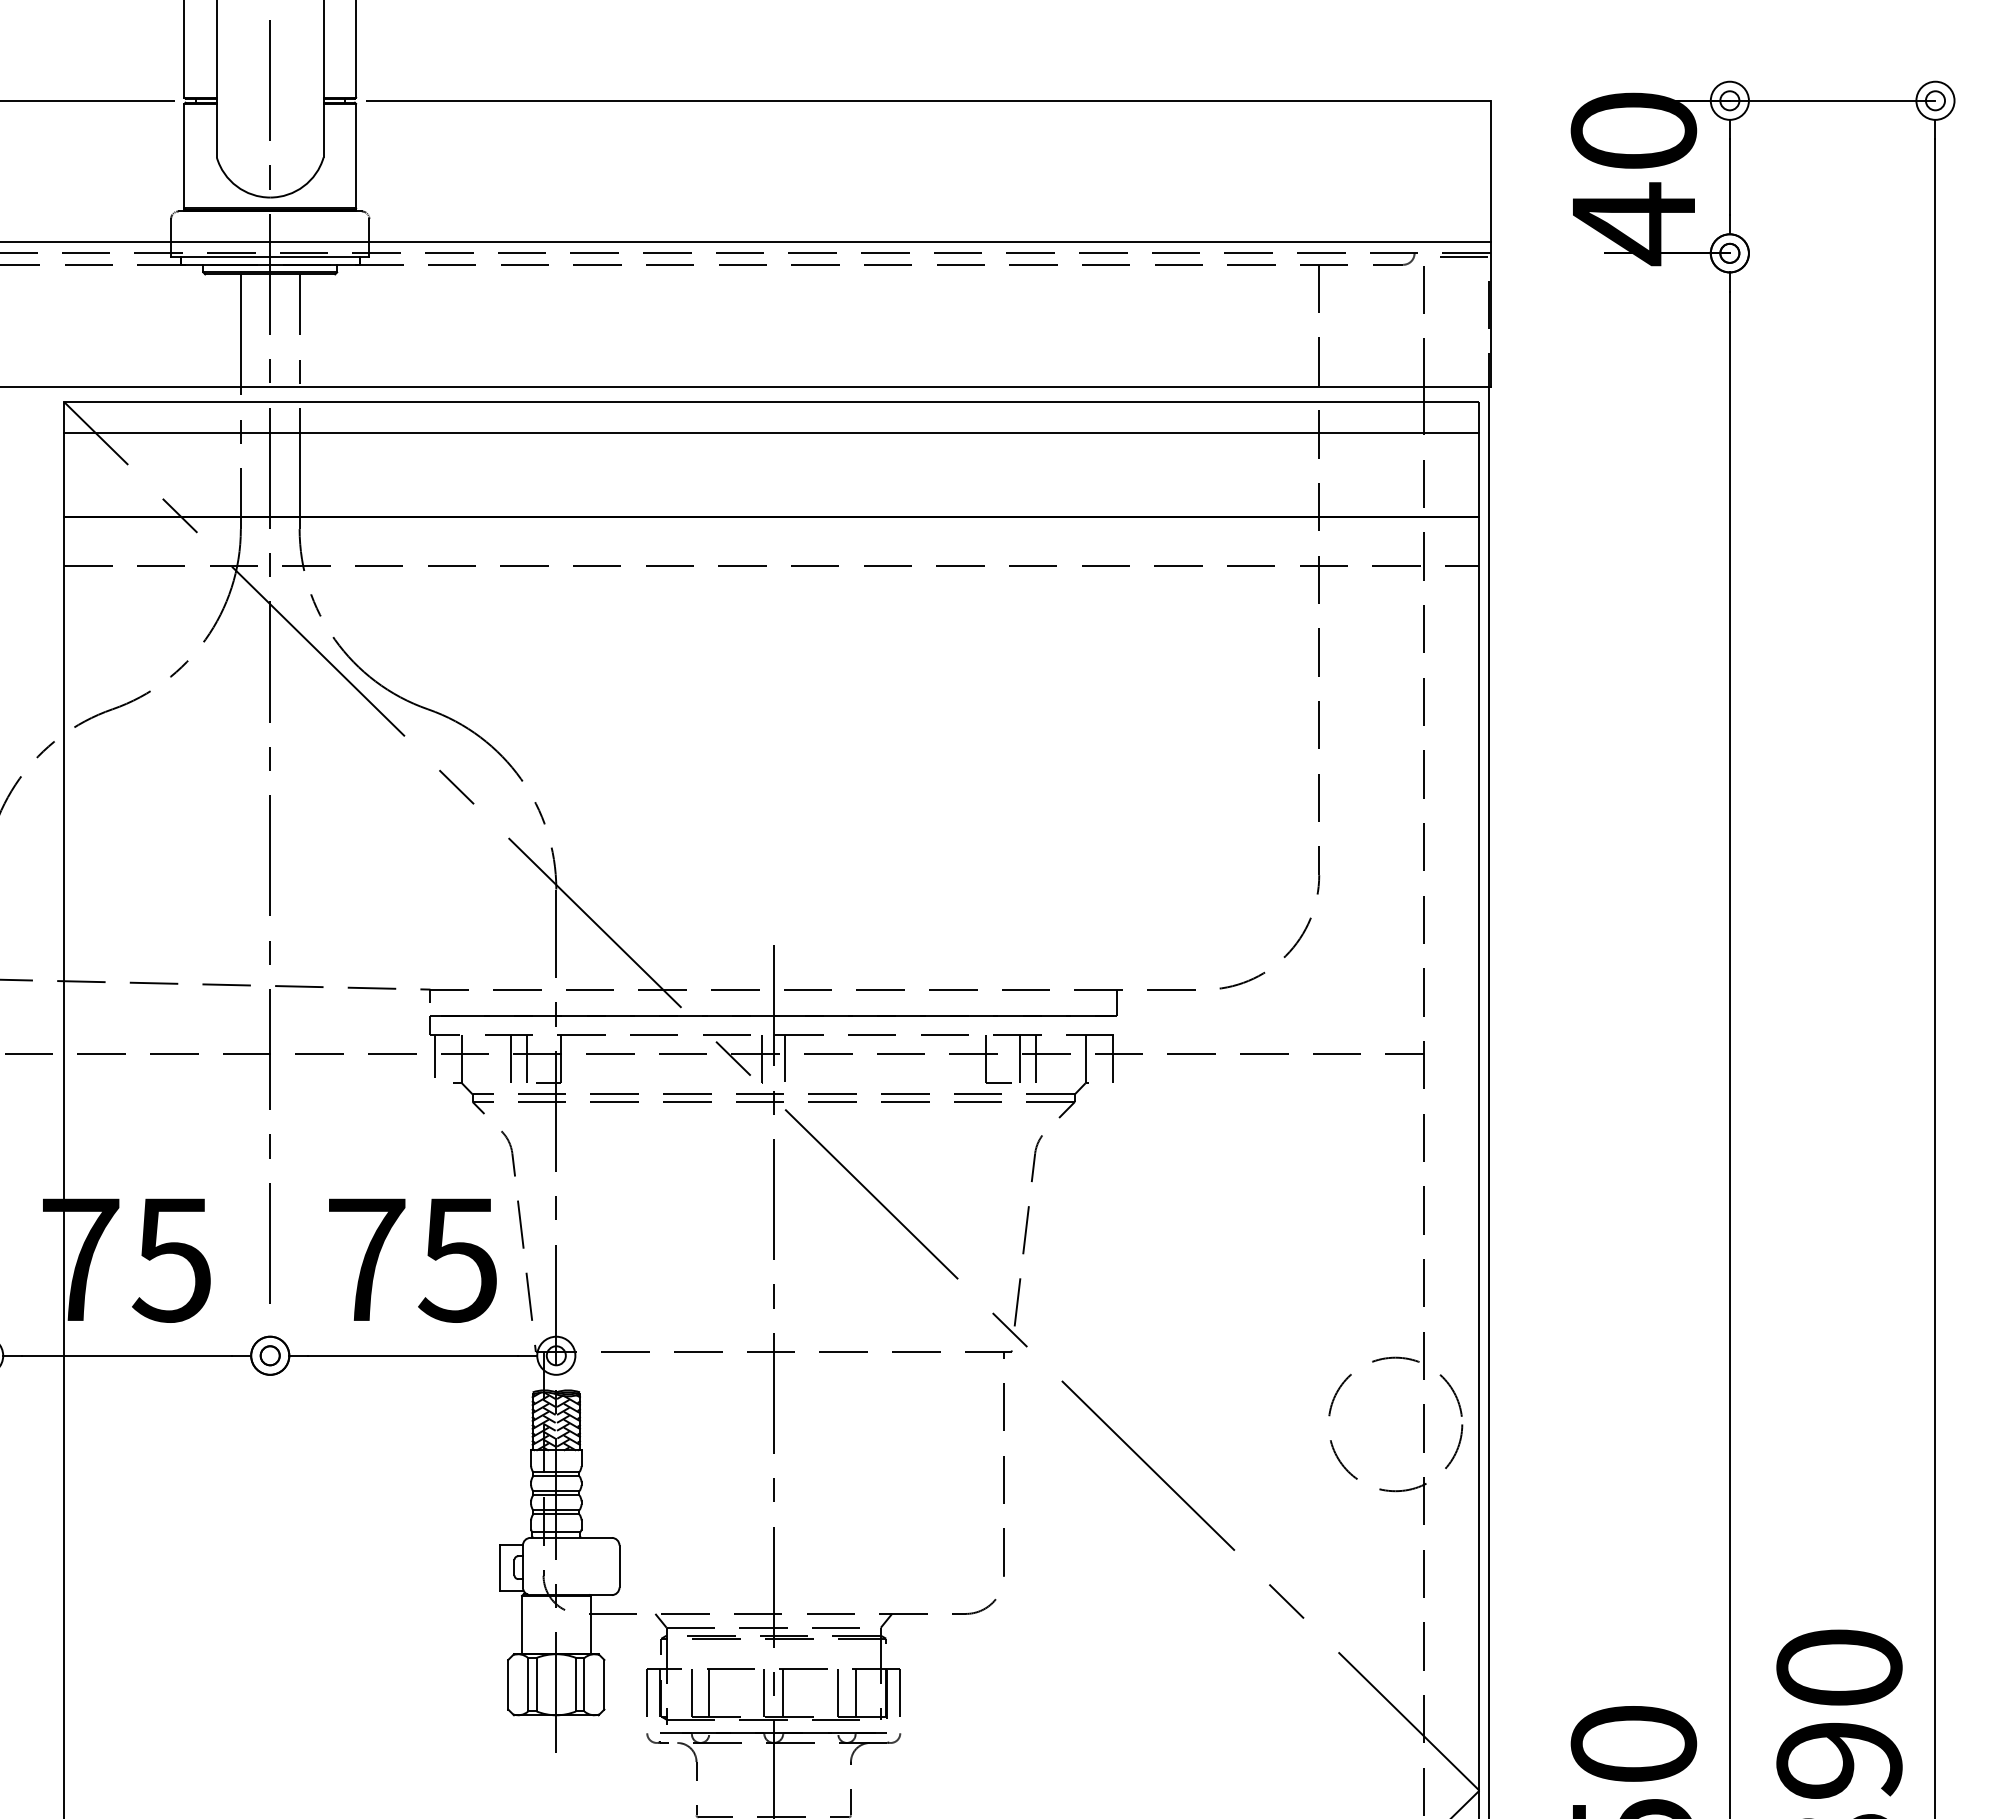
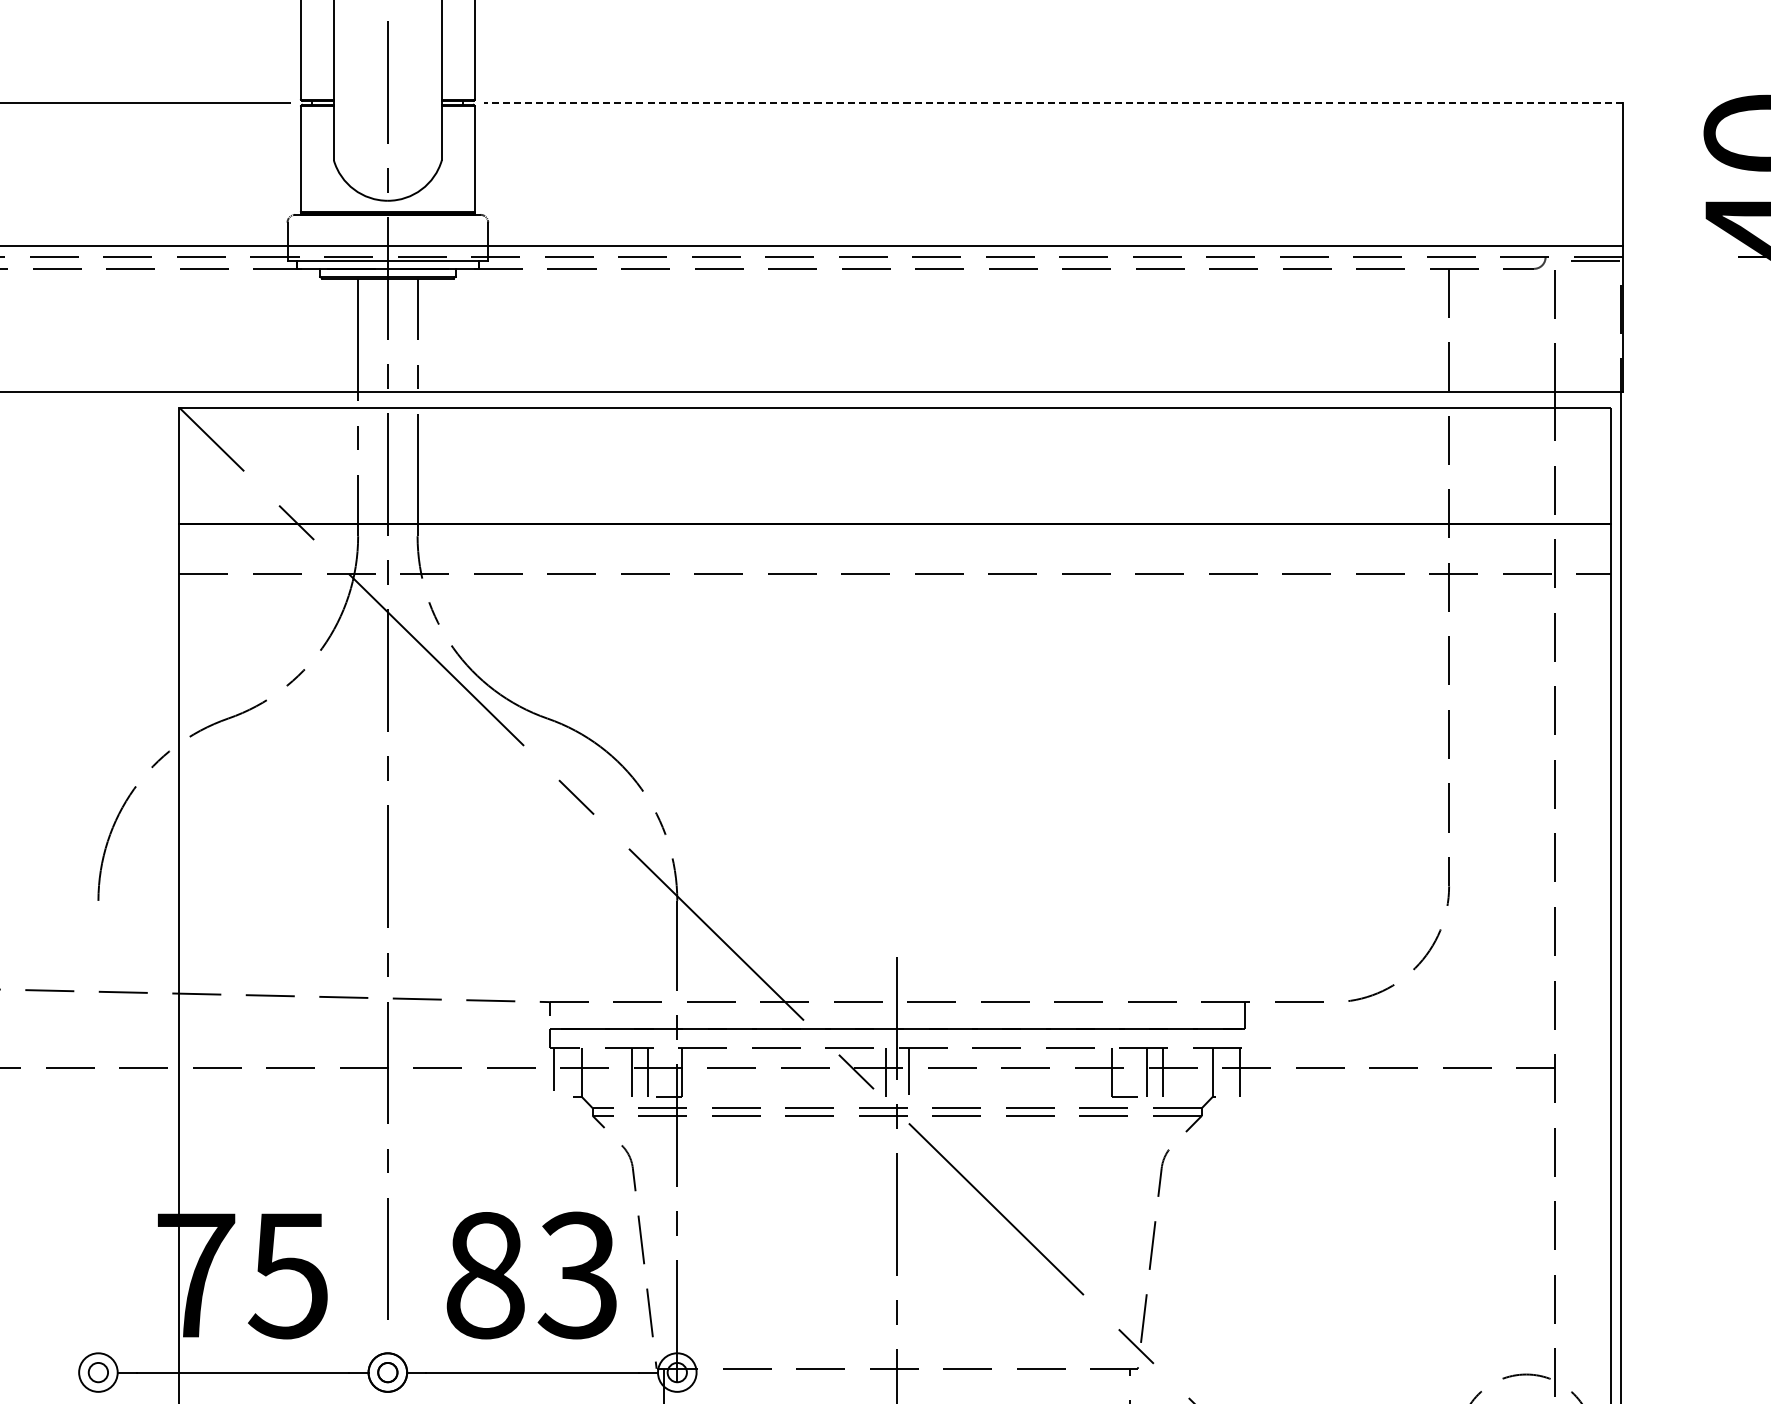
line: (928, 100) -> (1053, 102), solid -> dashed
line: (771, 432) -> (894, 438), removed
text: (412, 1259) -> (531, 1275), 75 -> 83

